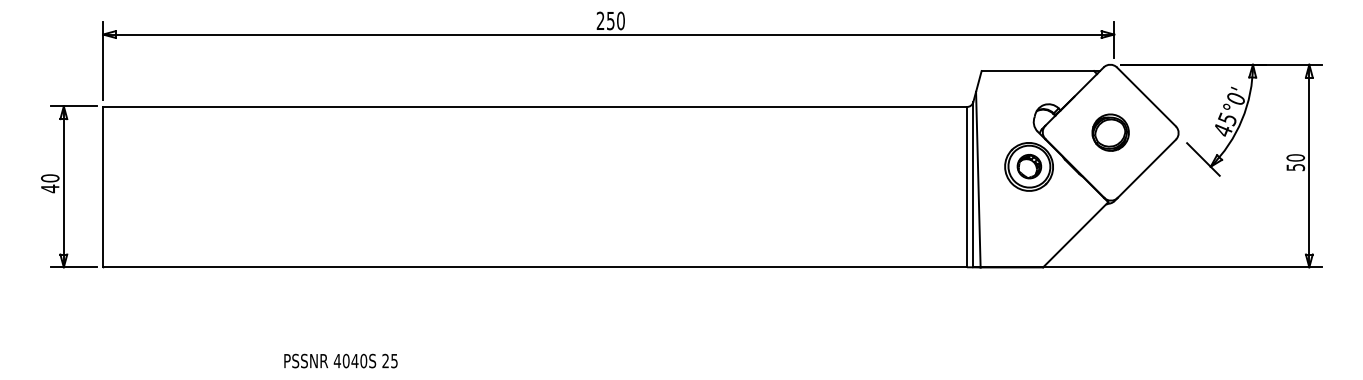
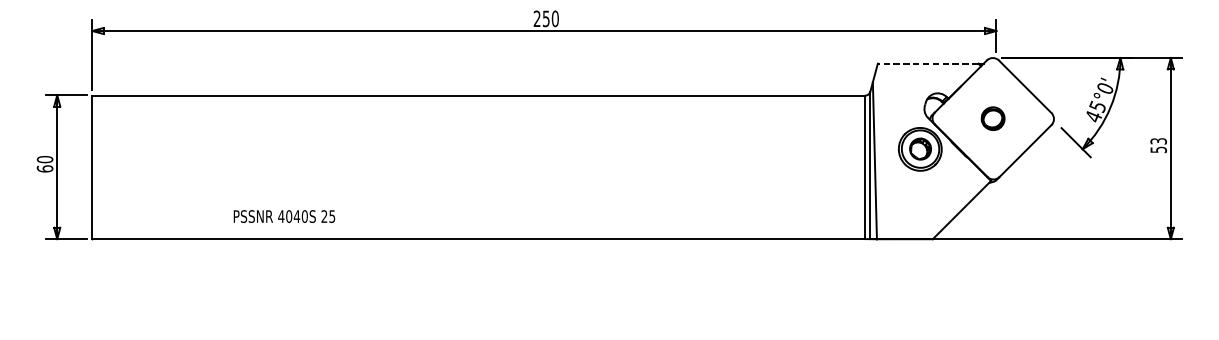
line: (1037, 71) -> (927, 64), solid -> dashed
part: (1110, 132) -> (993, 118), size x0.7
text: (1295, 157) -> (1158, 140), 50 -> 53
text: (50, 188) -> (45, 168), 40 -> 60
text: (340, 360) -> (284, 216), moved

